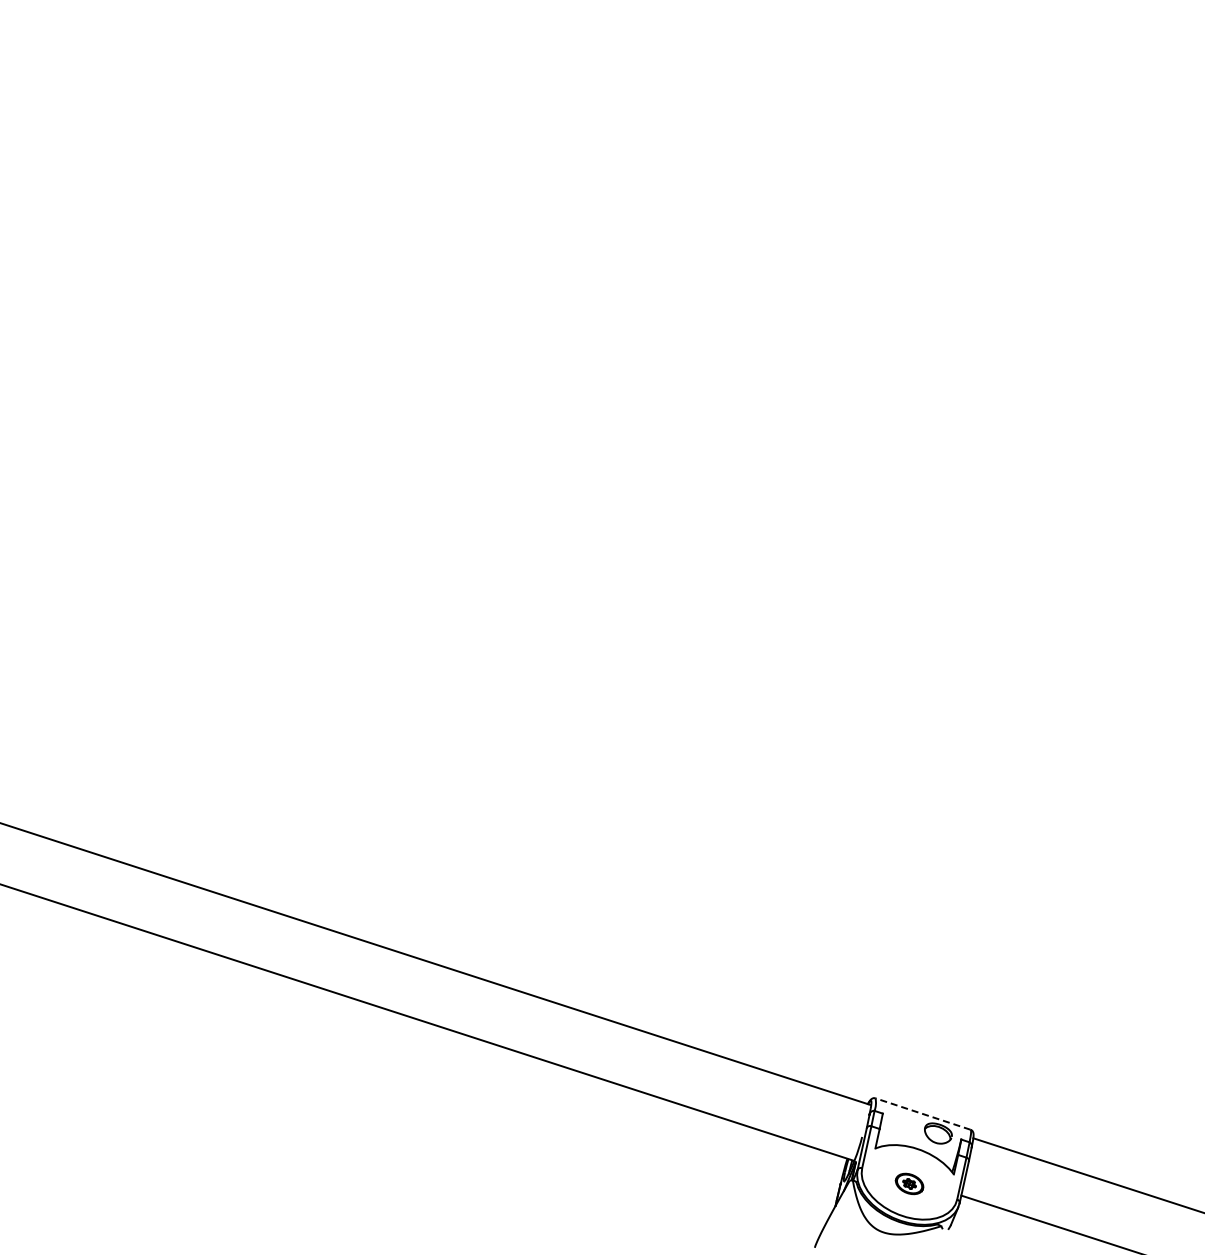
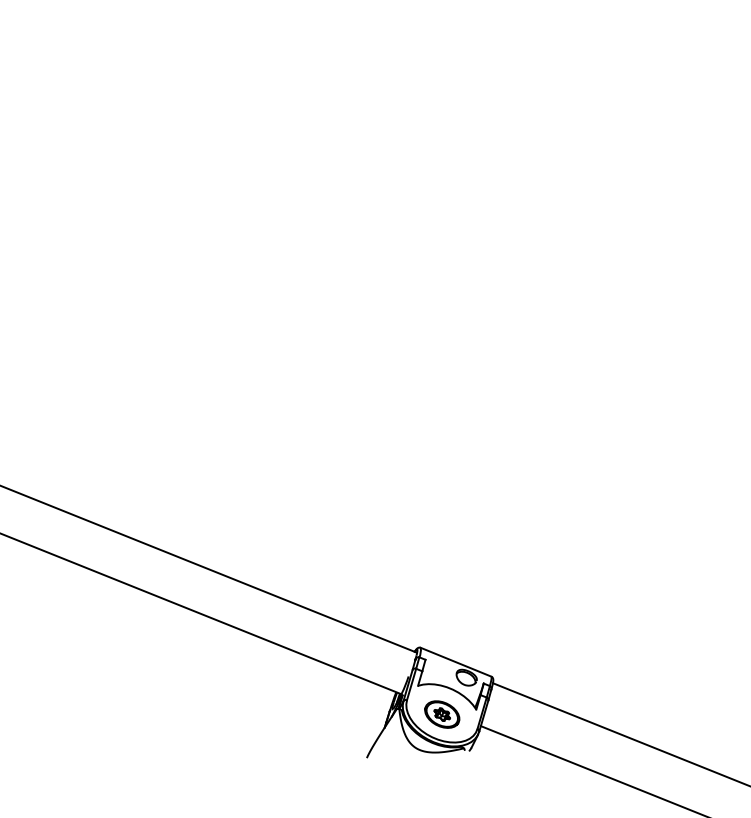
line: (922, 1113) -> (455, 661), dashed -> solid
part: (909, 1183) -> (442, 714), size x1.67

